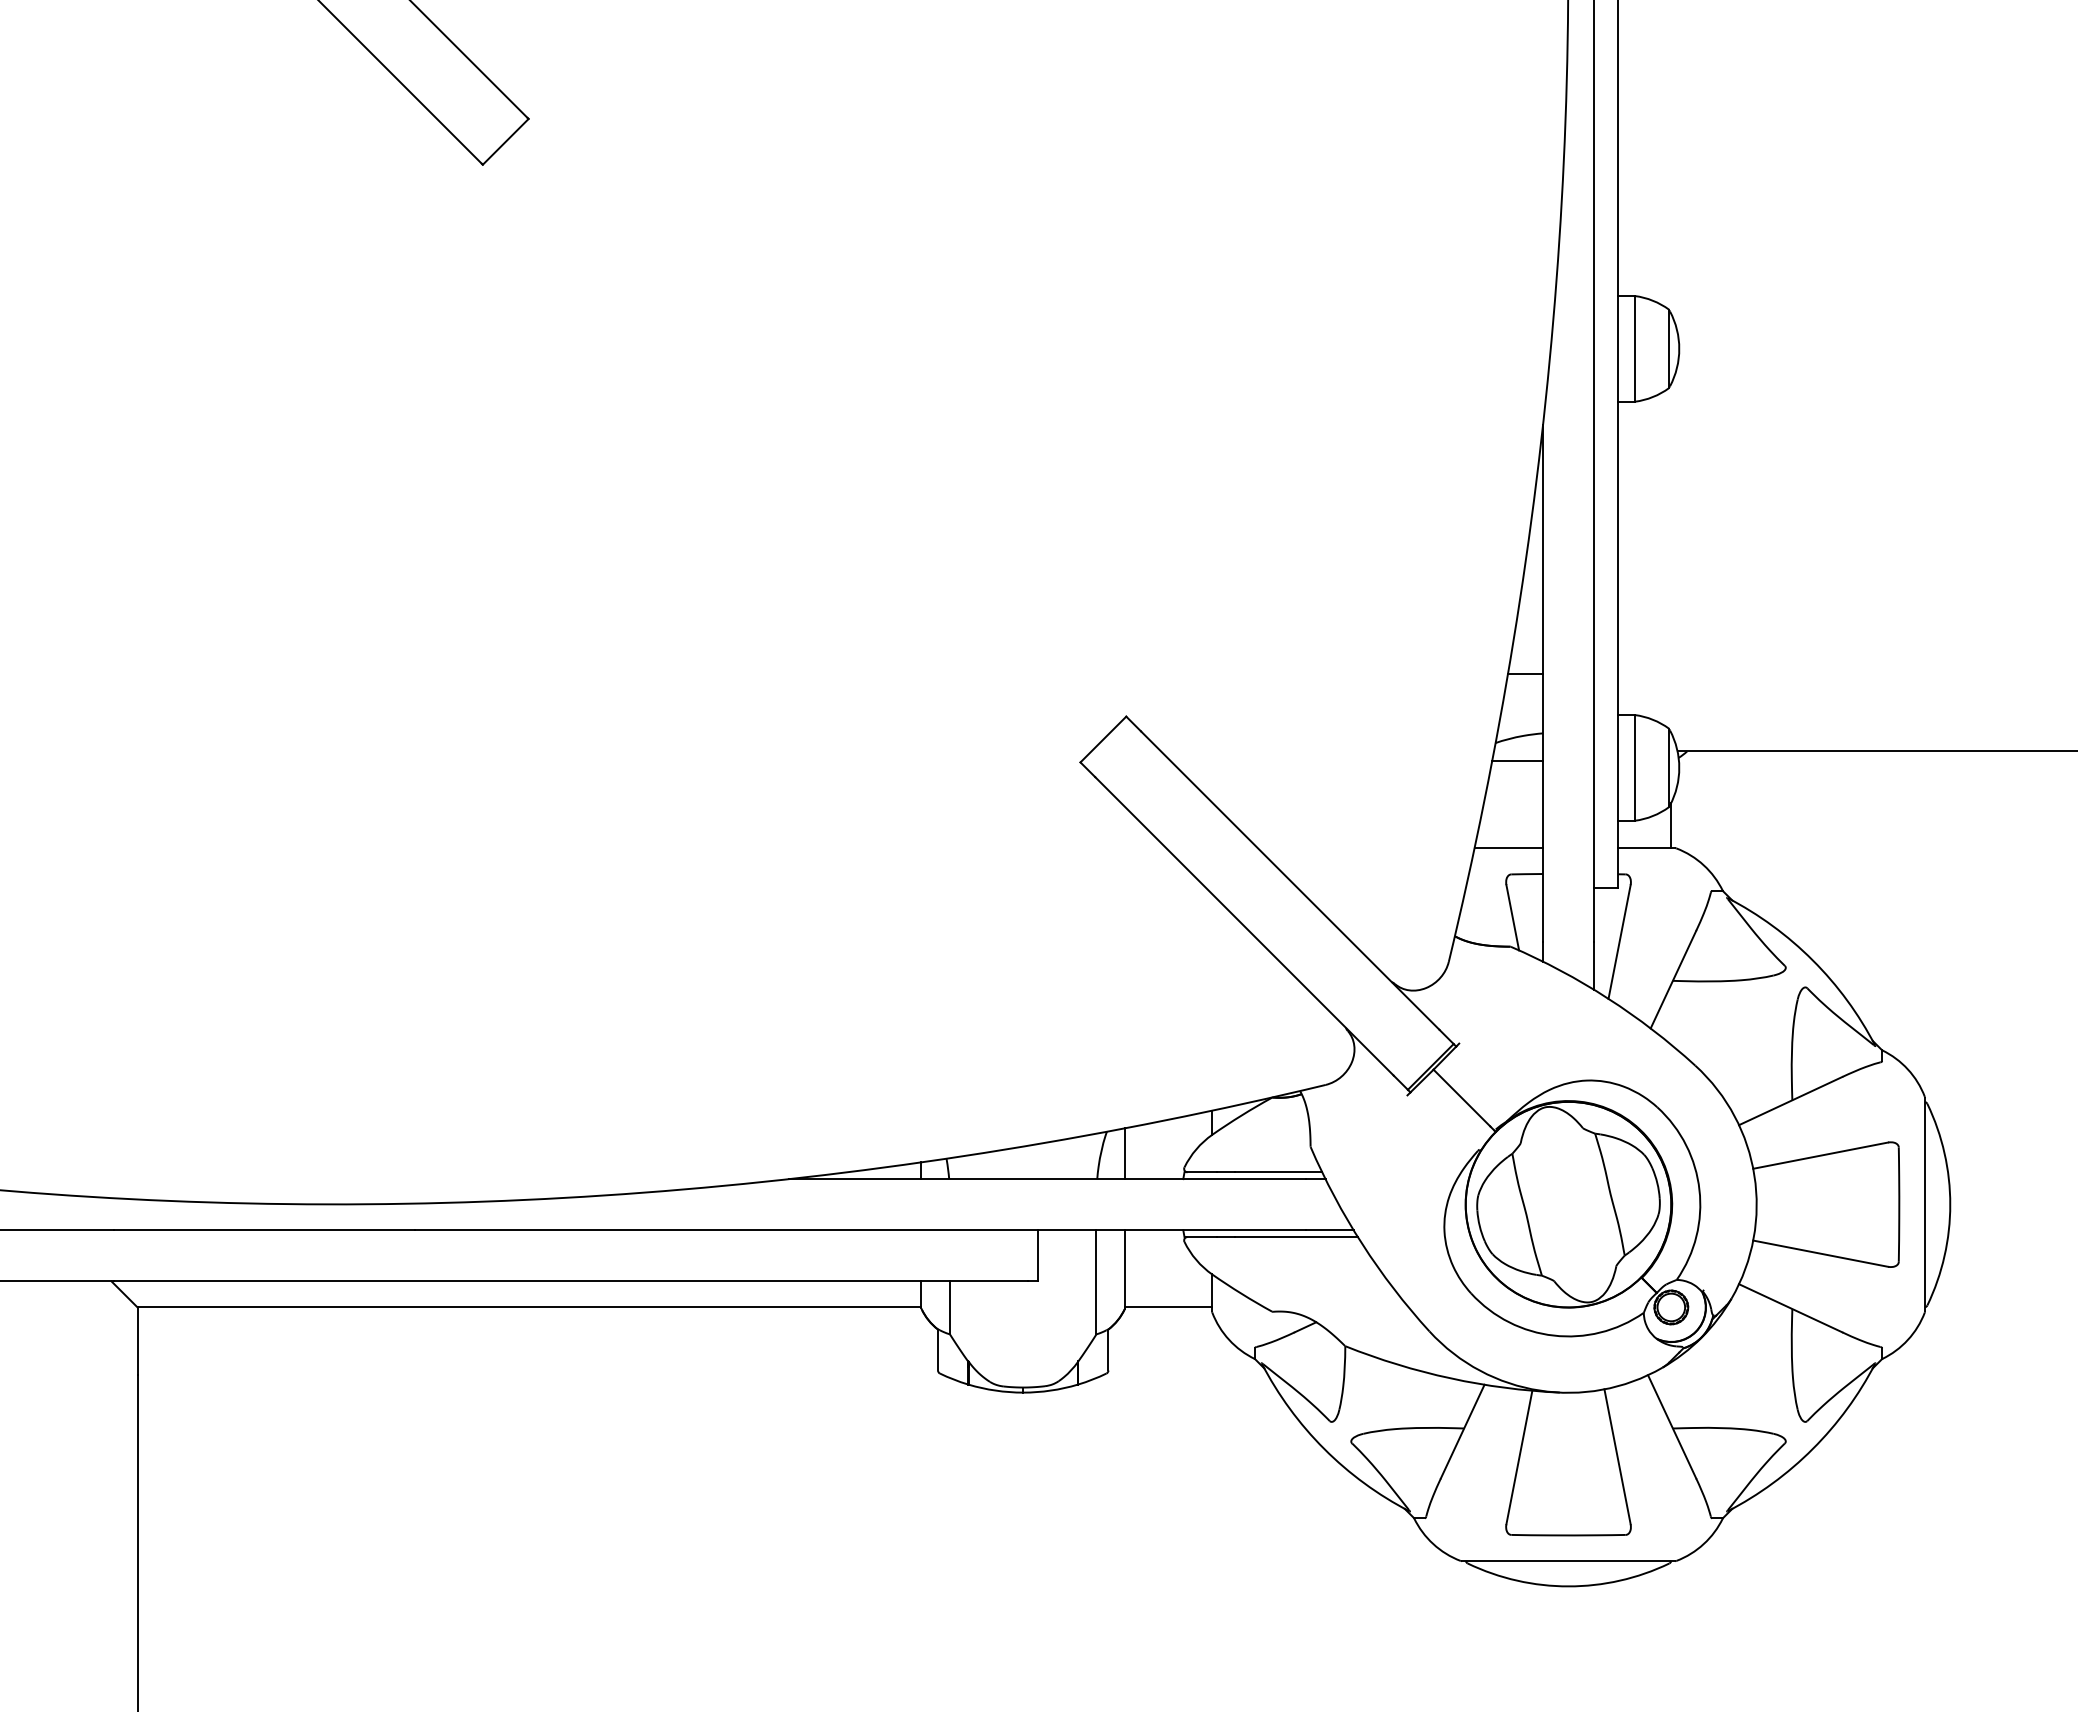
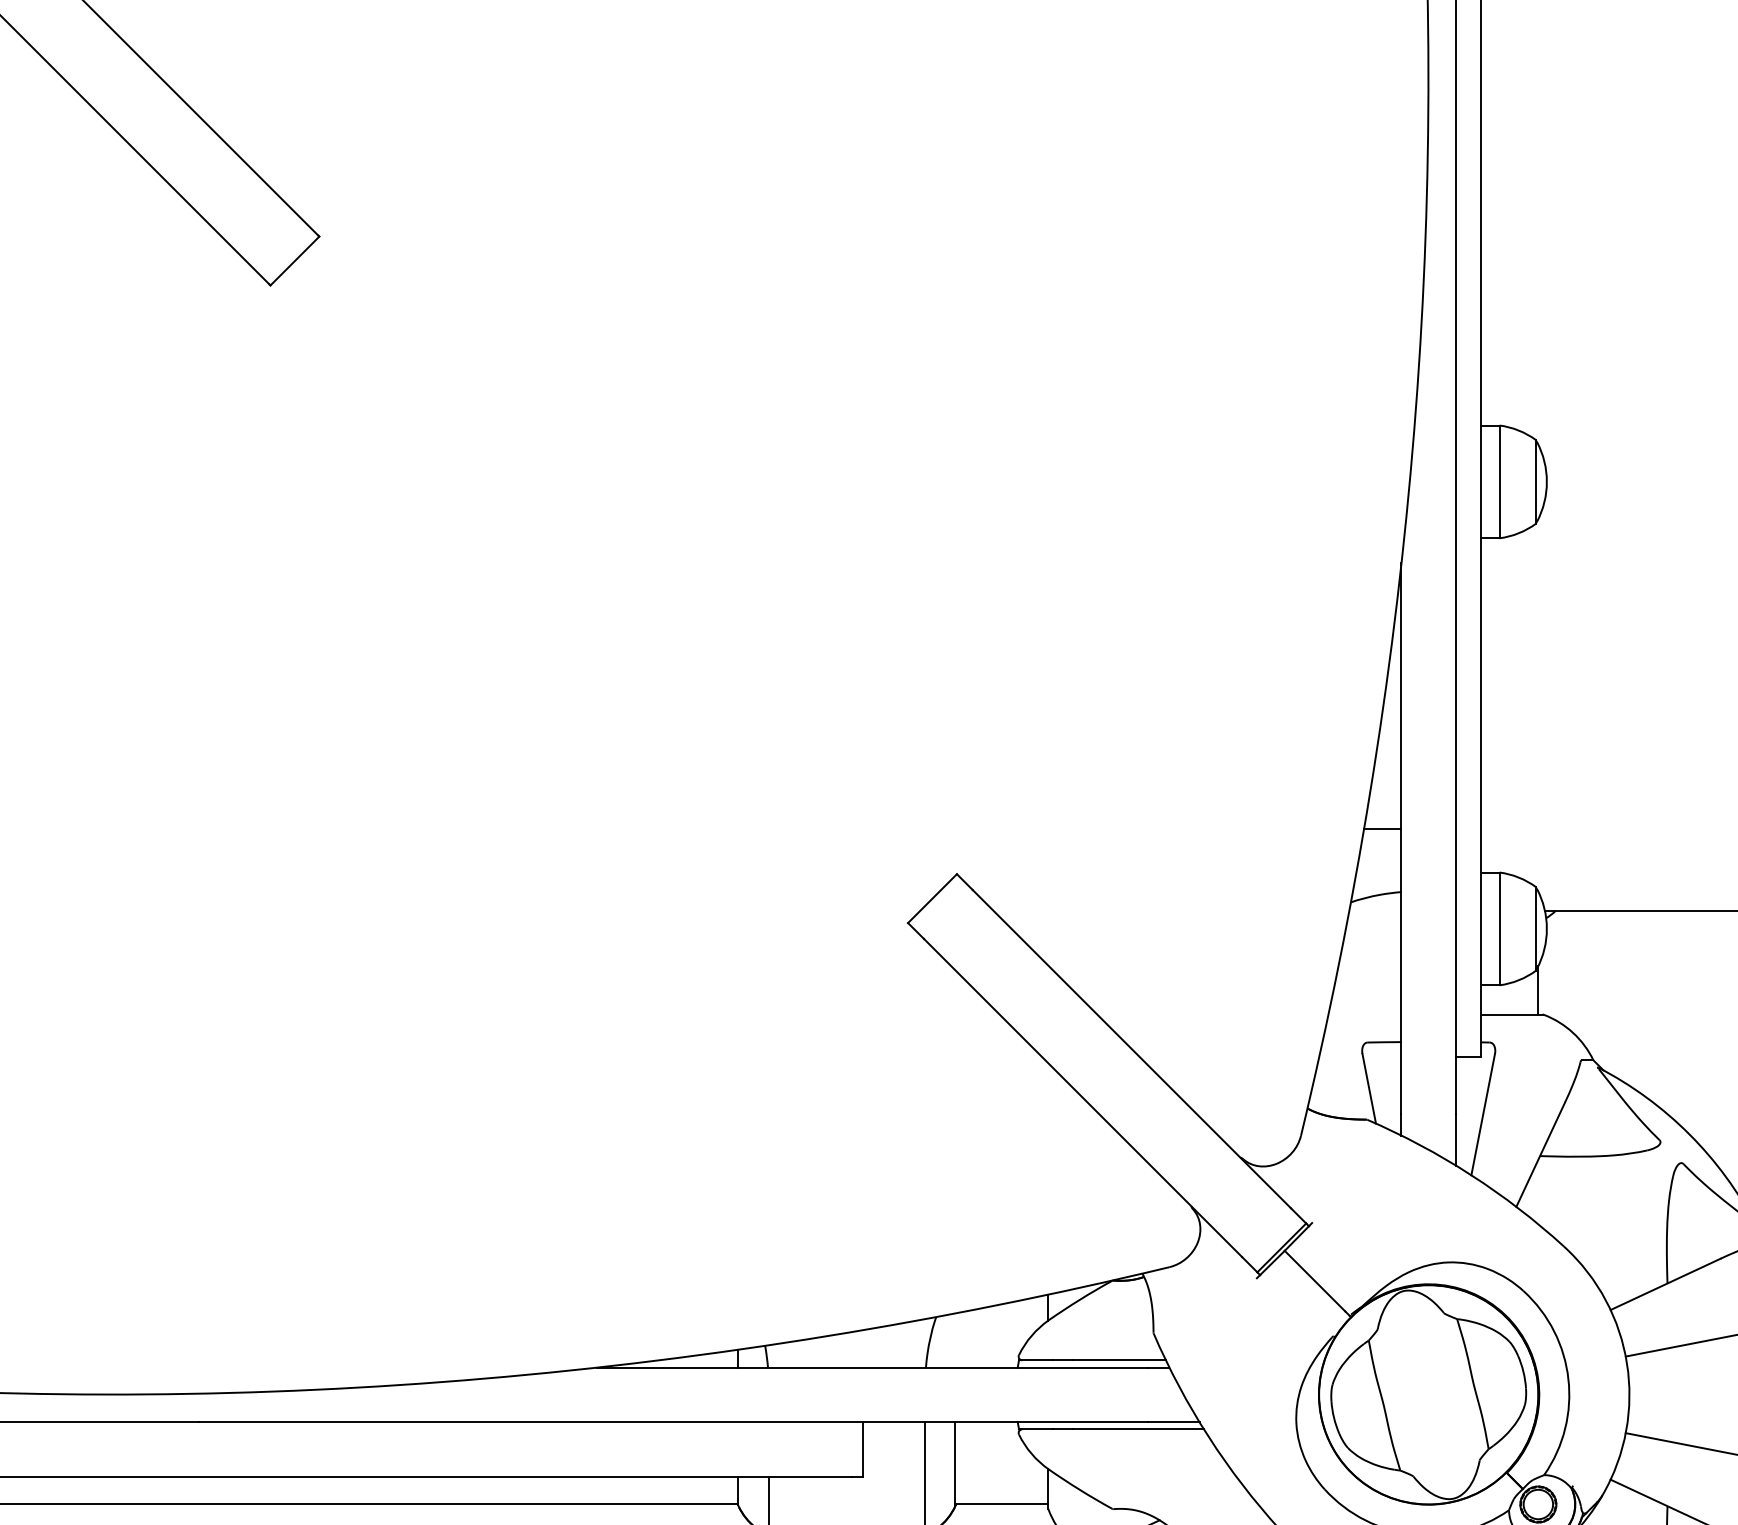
line: (1517, 761) -> (1374, 922), removed
line: (1508, 848) -> (1364, 1014), removed
line: (1124, 1153) -> (955, 1340), removed

